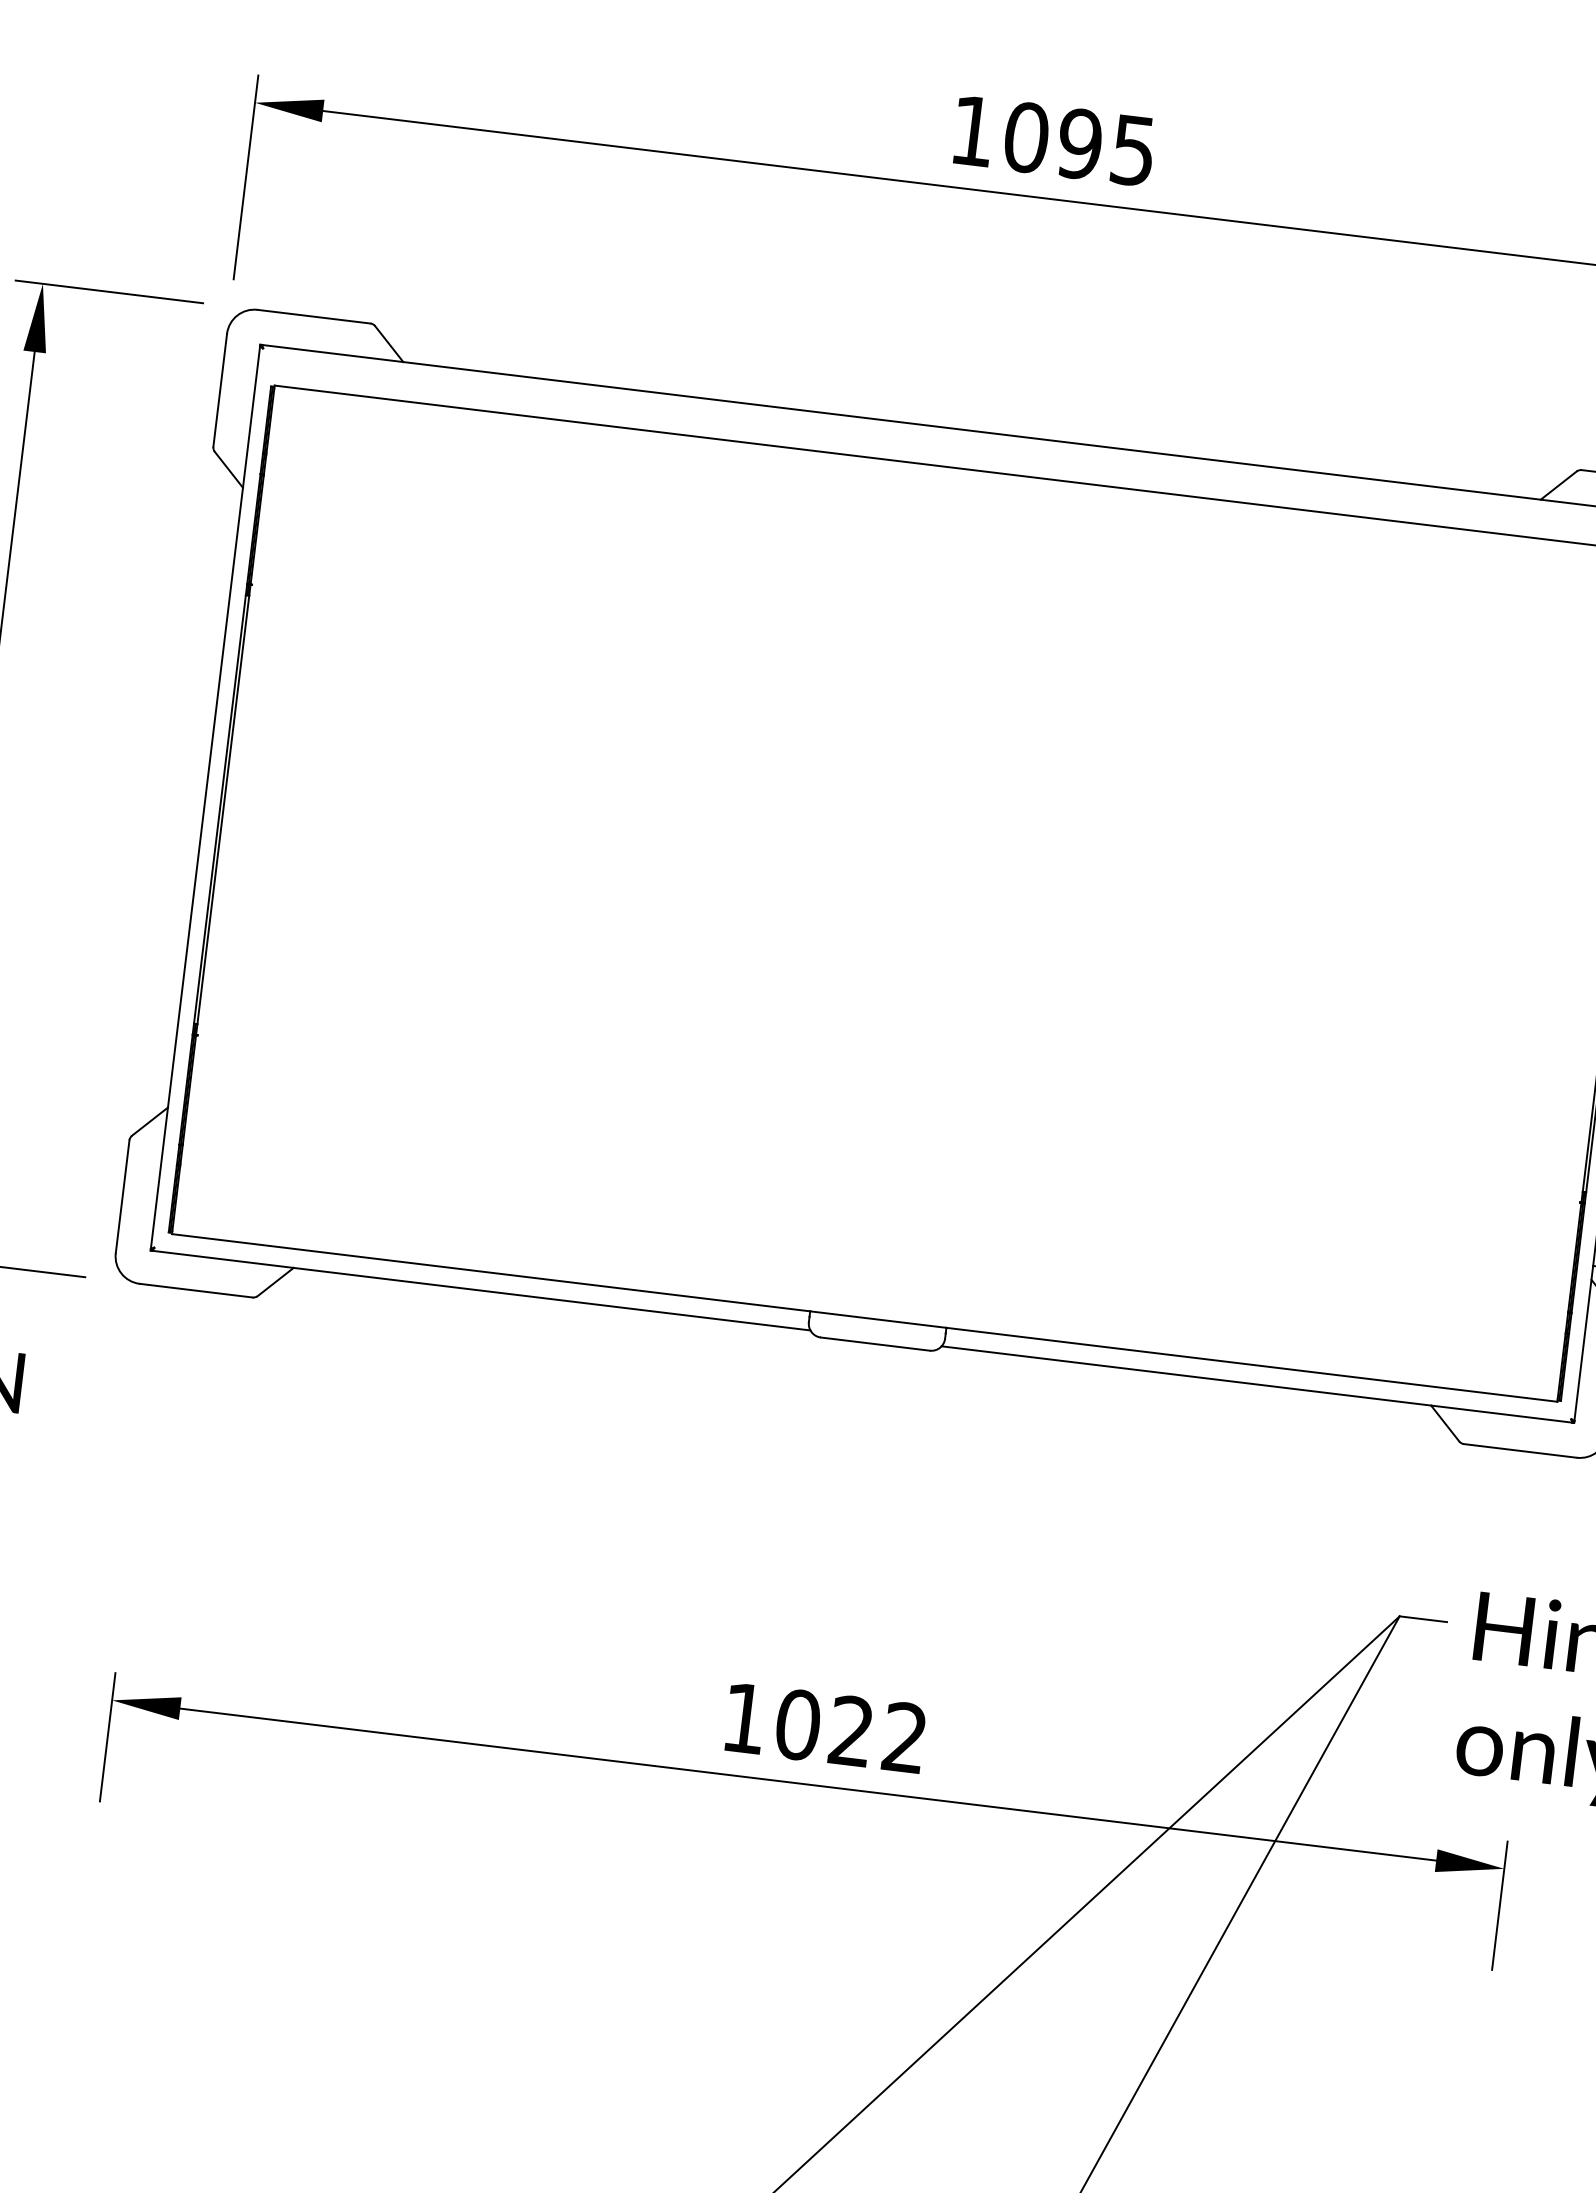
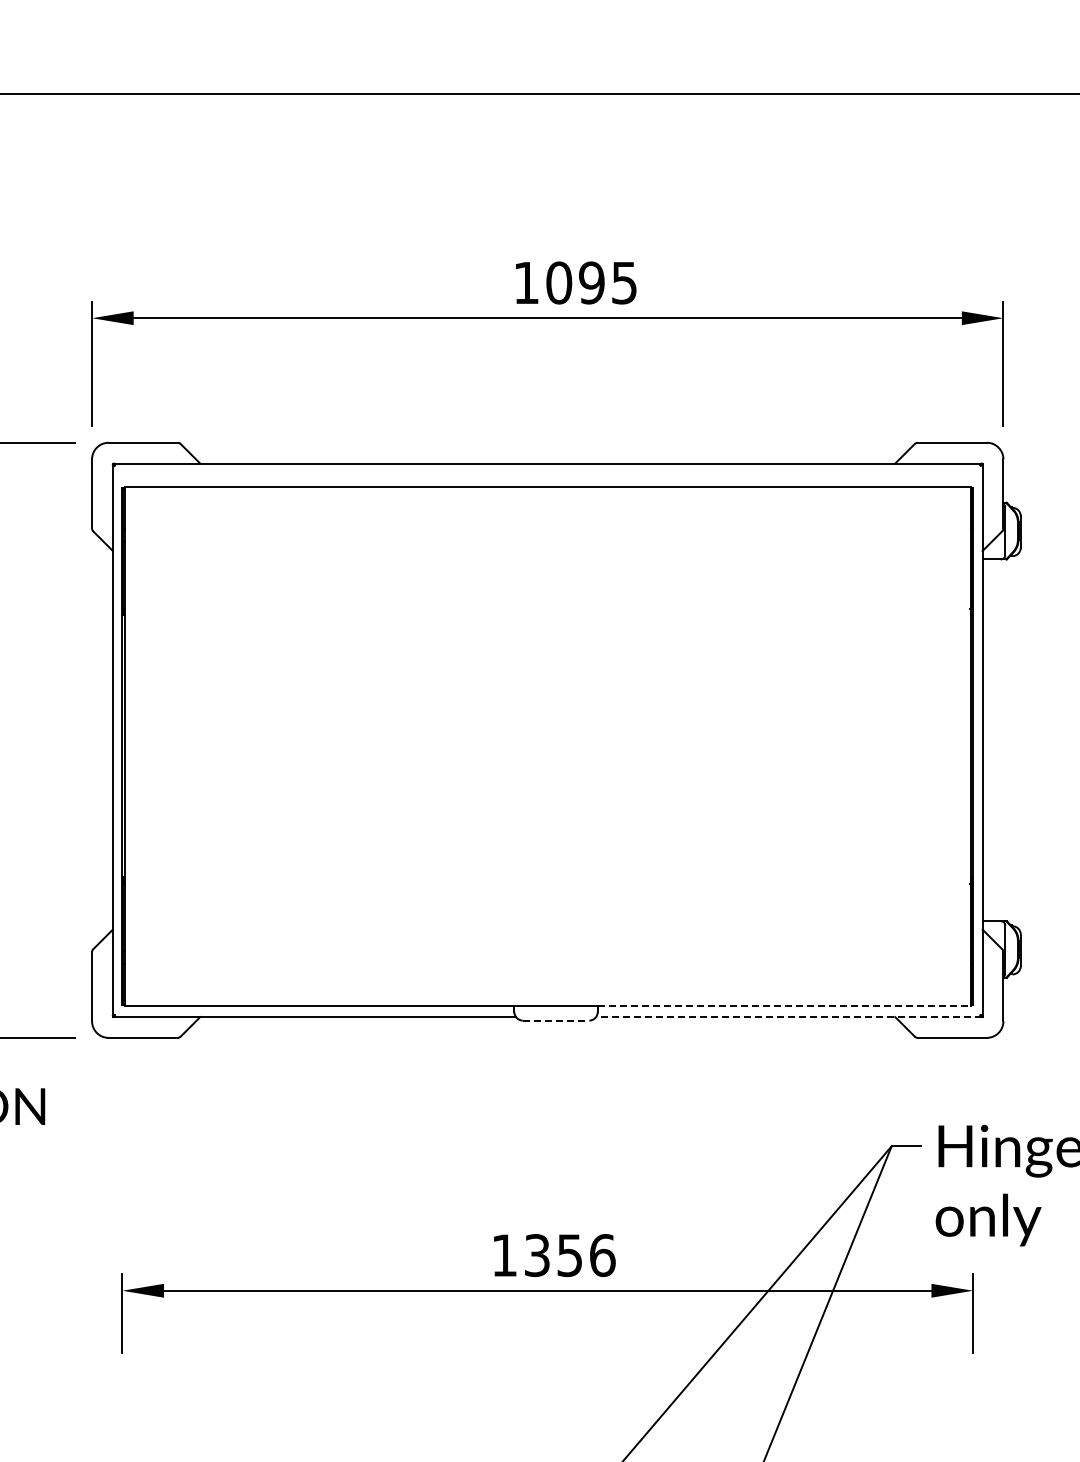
line: (876, 1344) -> (556, 1020), solid -> dashed
line: (1252, 1364) -> (784, 1005), solid -> dashed
line: (1256, 1385) -> (788, 1017), solid -> dashed
text: (850, 1731) -> (569, 1255), 1022 -> 1356

